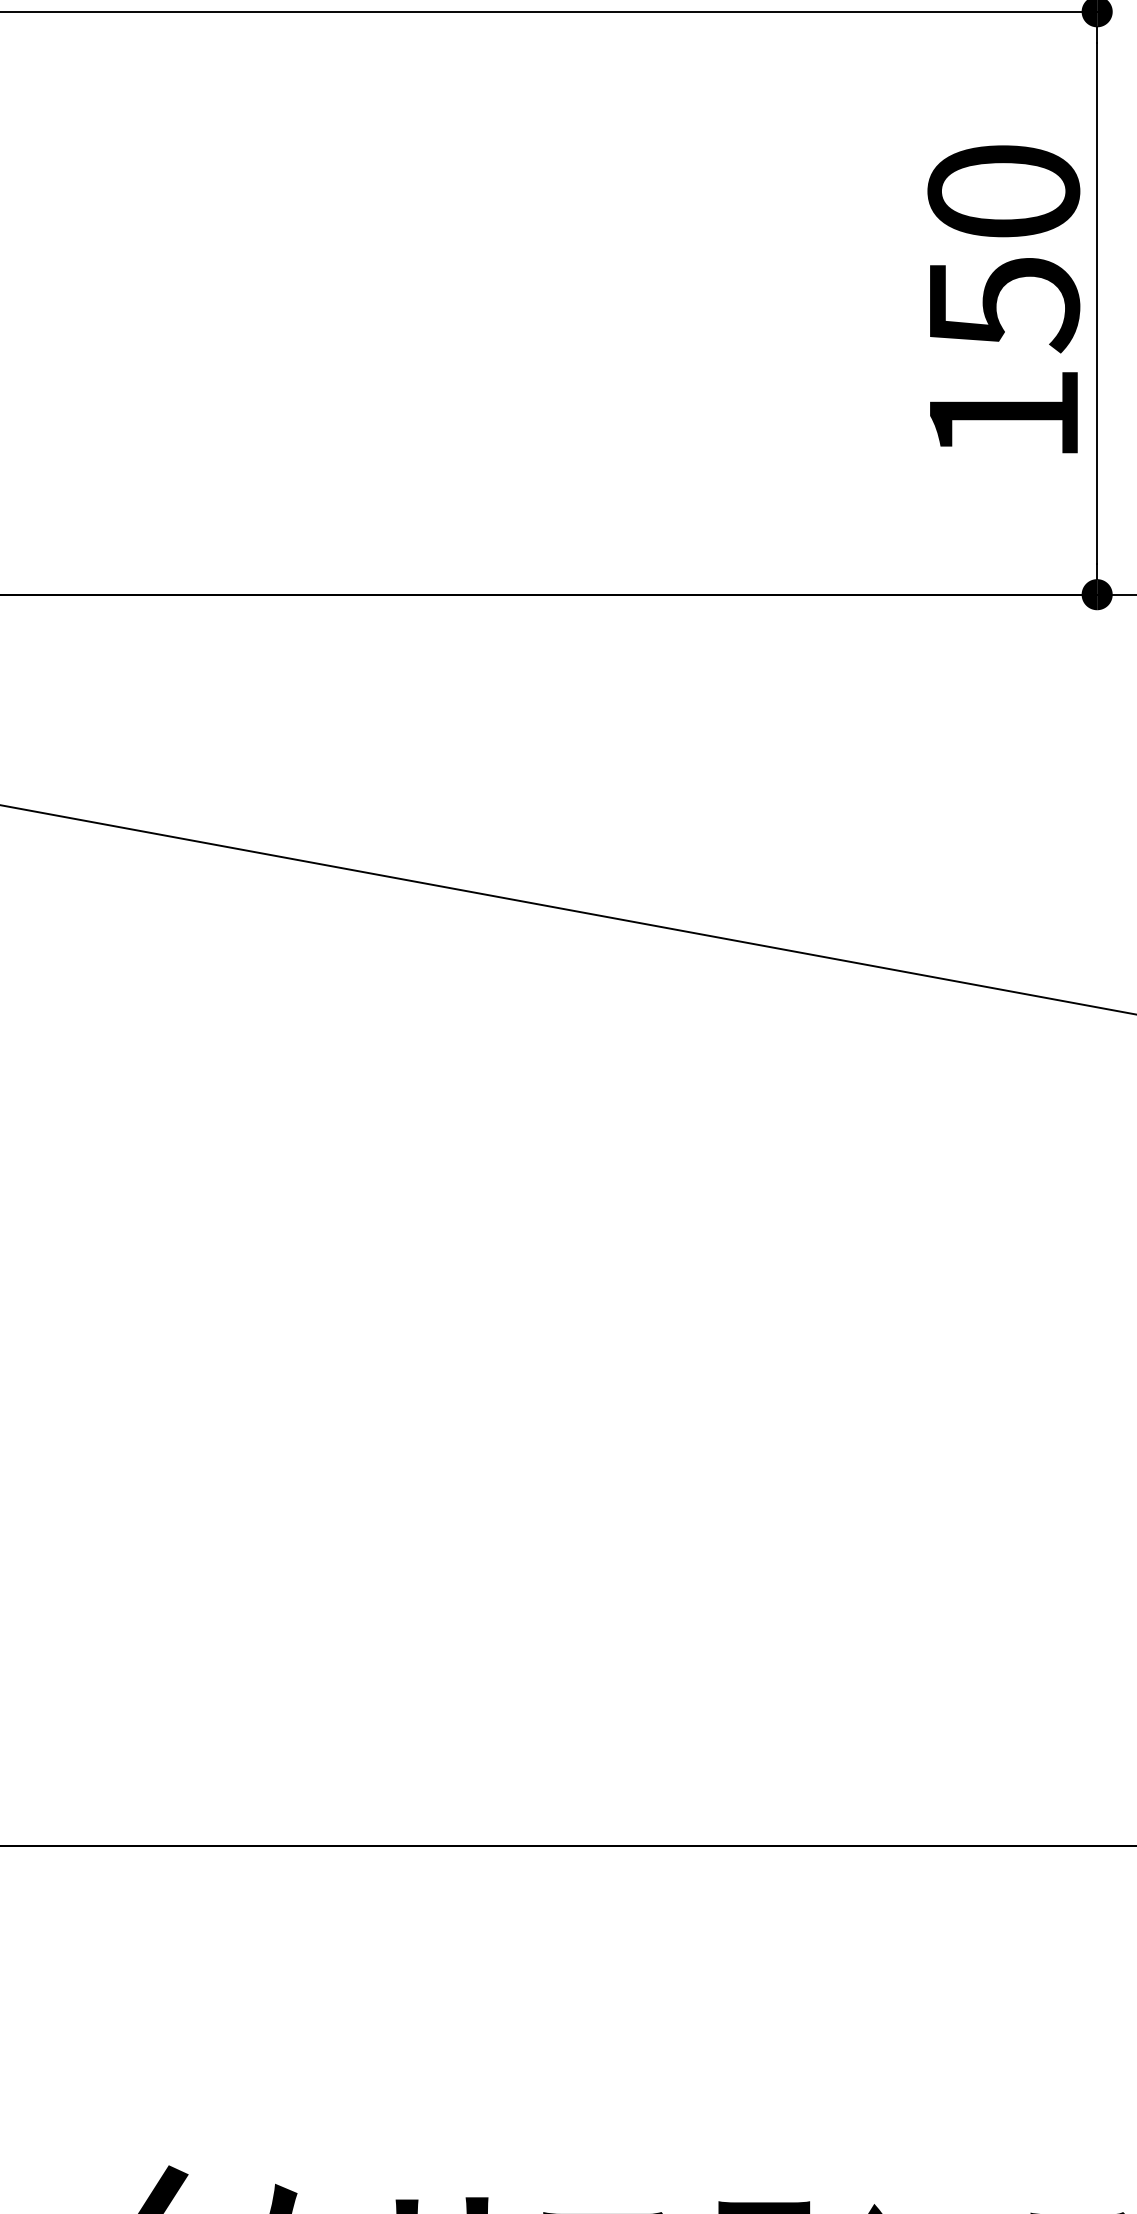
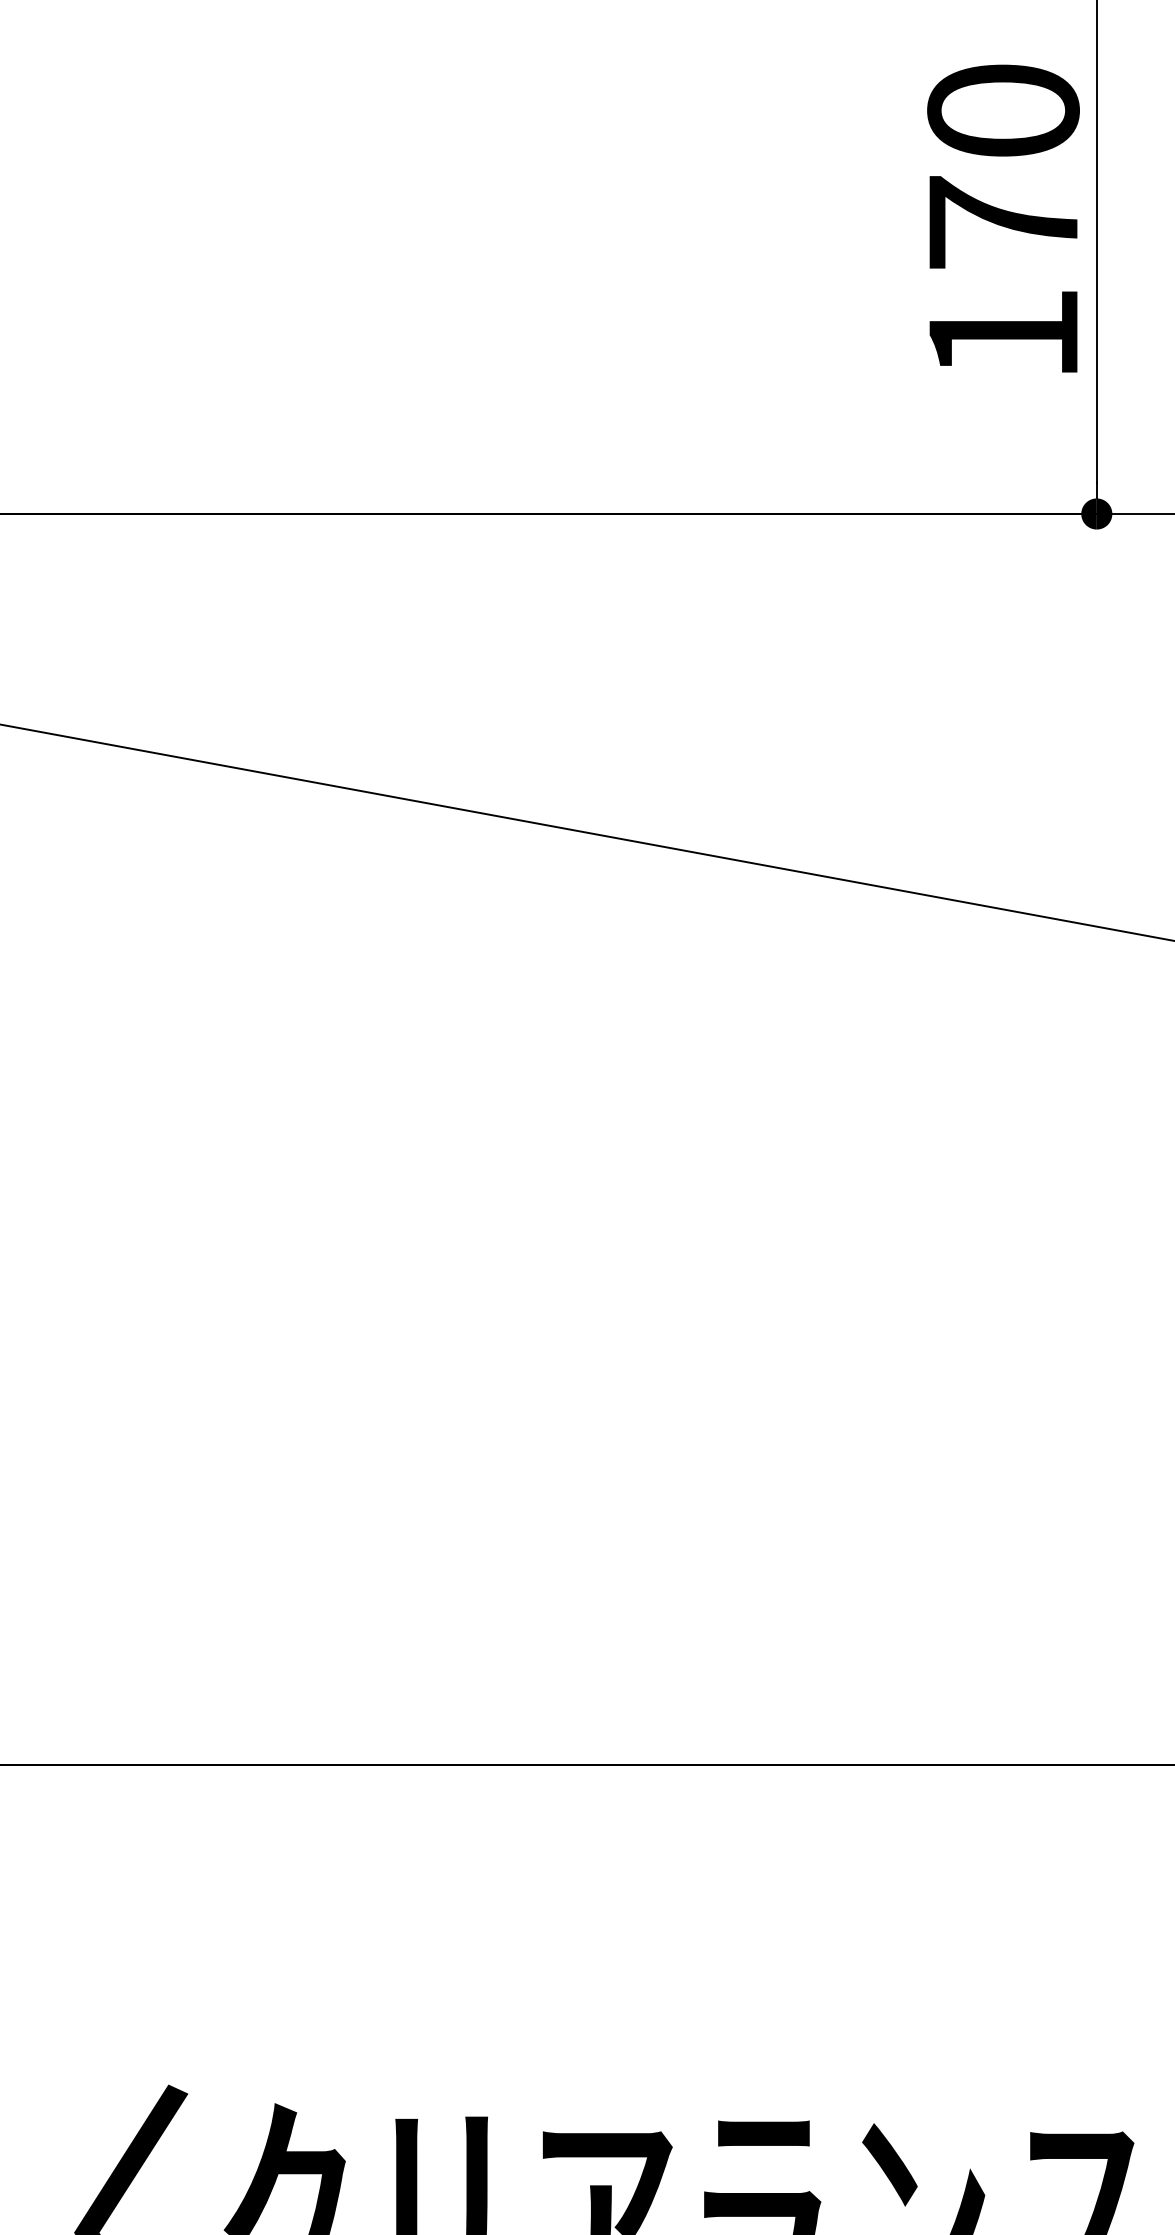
text: (1004, 305) -> (1004, 224), 150 -> 170

